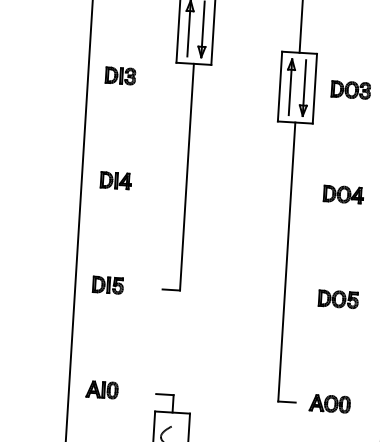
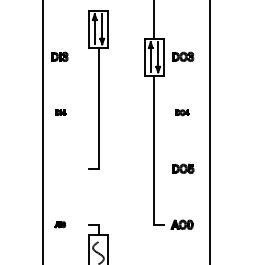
part: (115, 179) -> (60, 112), size x0.6
part: (343, 193) -> (182, 112), size x0.6
part: (107, 284) -> (59, 168), removed
part: (102, 389) -> (60, 224), size x0.6

